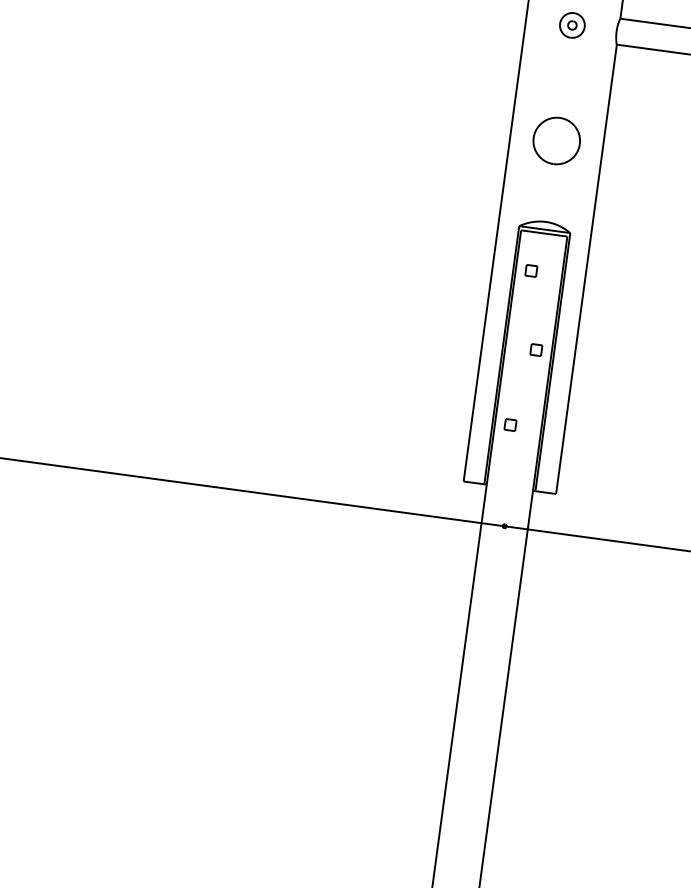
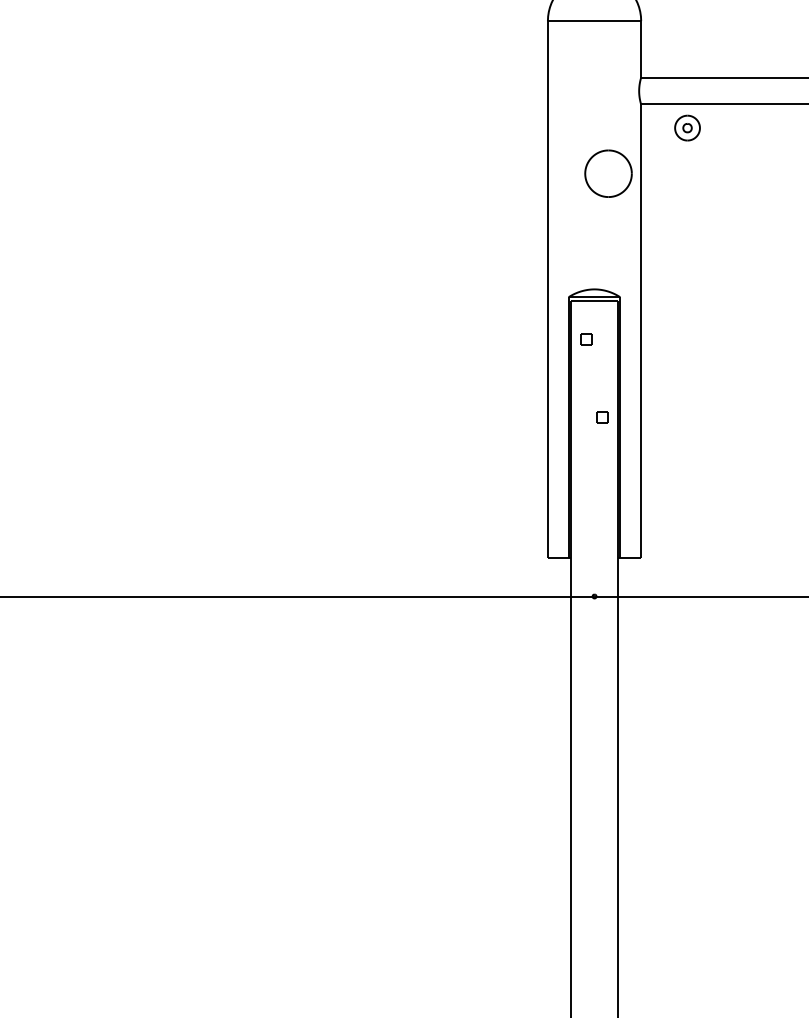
part: (572, 24) -> (687, 127), moved
part: (556, 140) -> (608, 173), moved
part: (510, 425) -> (586, 495), removed

